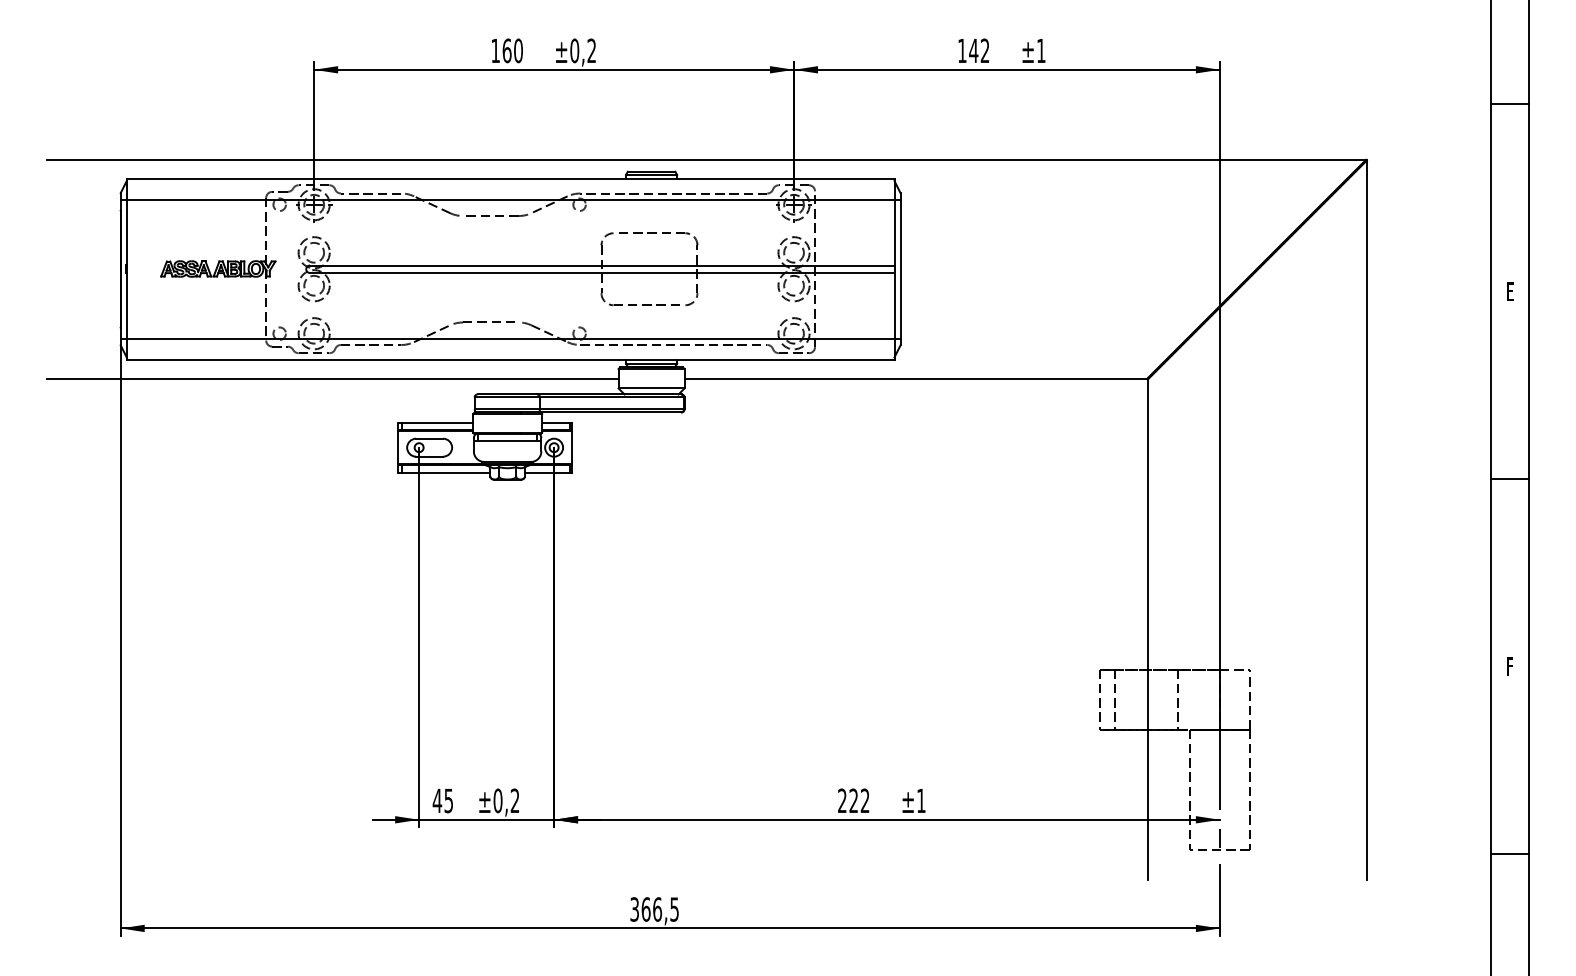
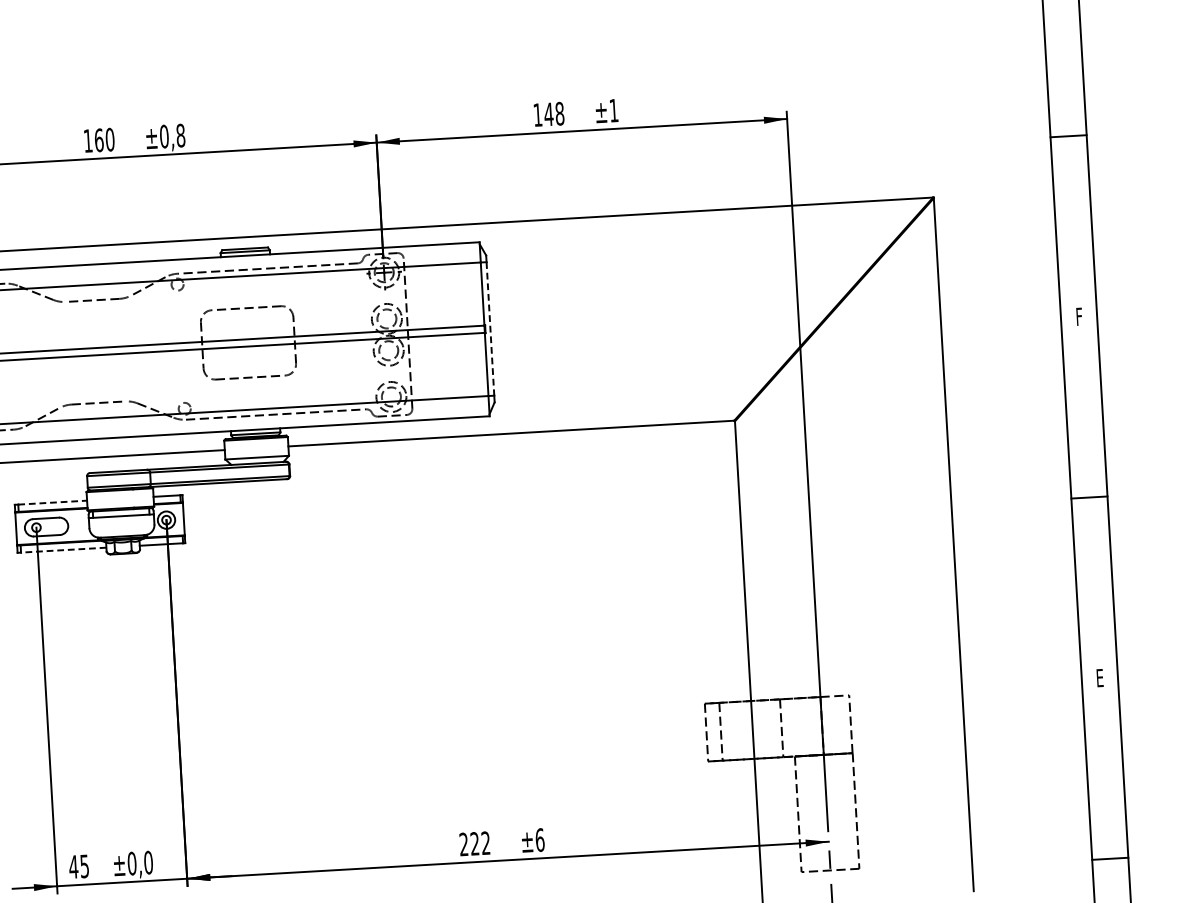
text: (591, 50) -> (180, 135), ±0,2 -> ±0,8
text: (984, 50) -> (559, 113), 142 -> 148
line: (900, 269) -> (490, 329), solid -> dashed
text: (1510, 291) -> (1079, 316), E -> F
line: (437, 422) -> (52, 502), solid -> dashed
line: (445, 472) -> (63, 550), solid -> dashed
text: (1510, 667) -> (1100, 678), F -> E
text: (514, 800) -> (147, 862), ±0,2 -> ±0,0
text: (921, 800) -> (540, 839), ±1 -> ±6

